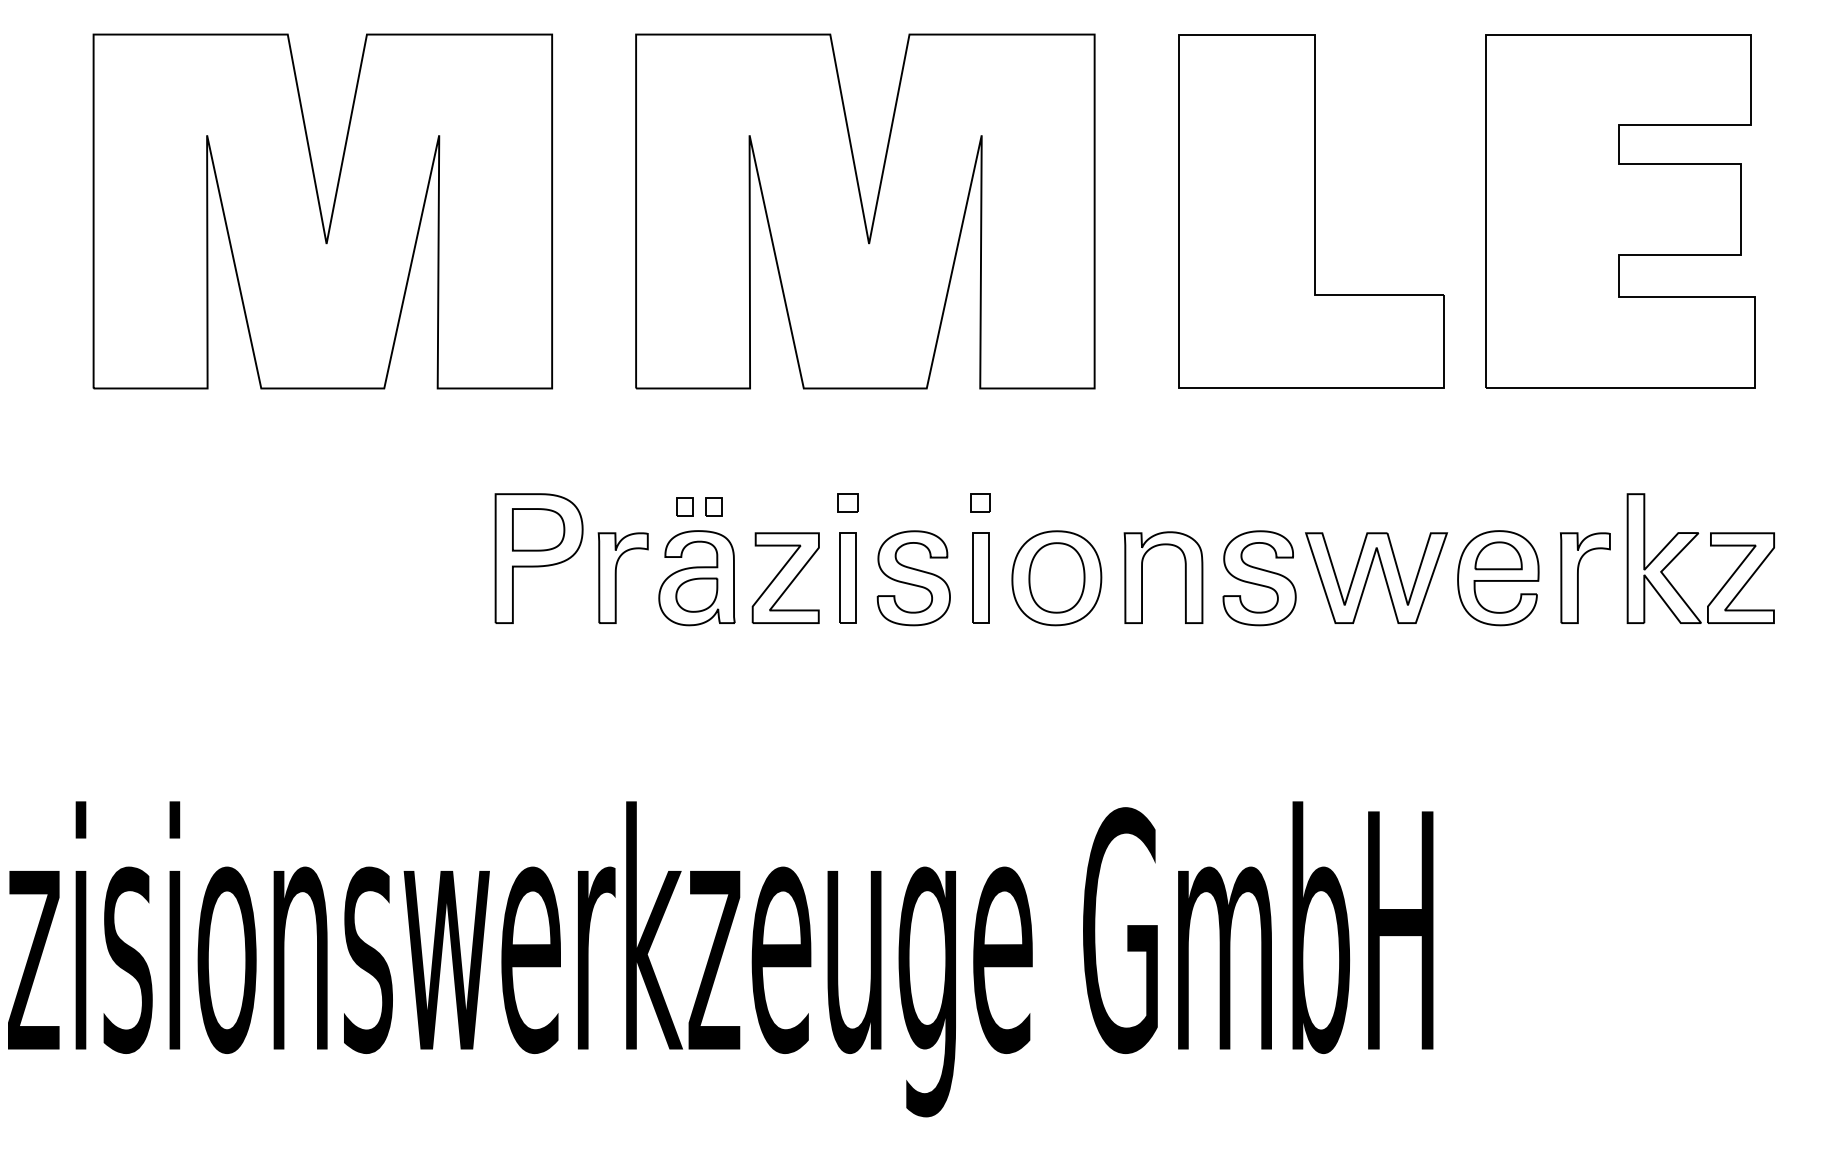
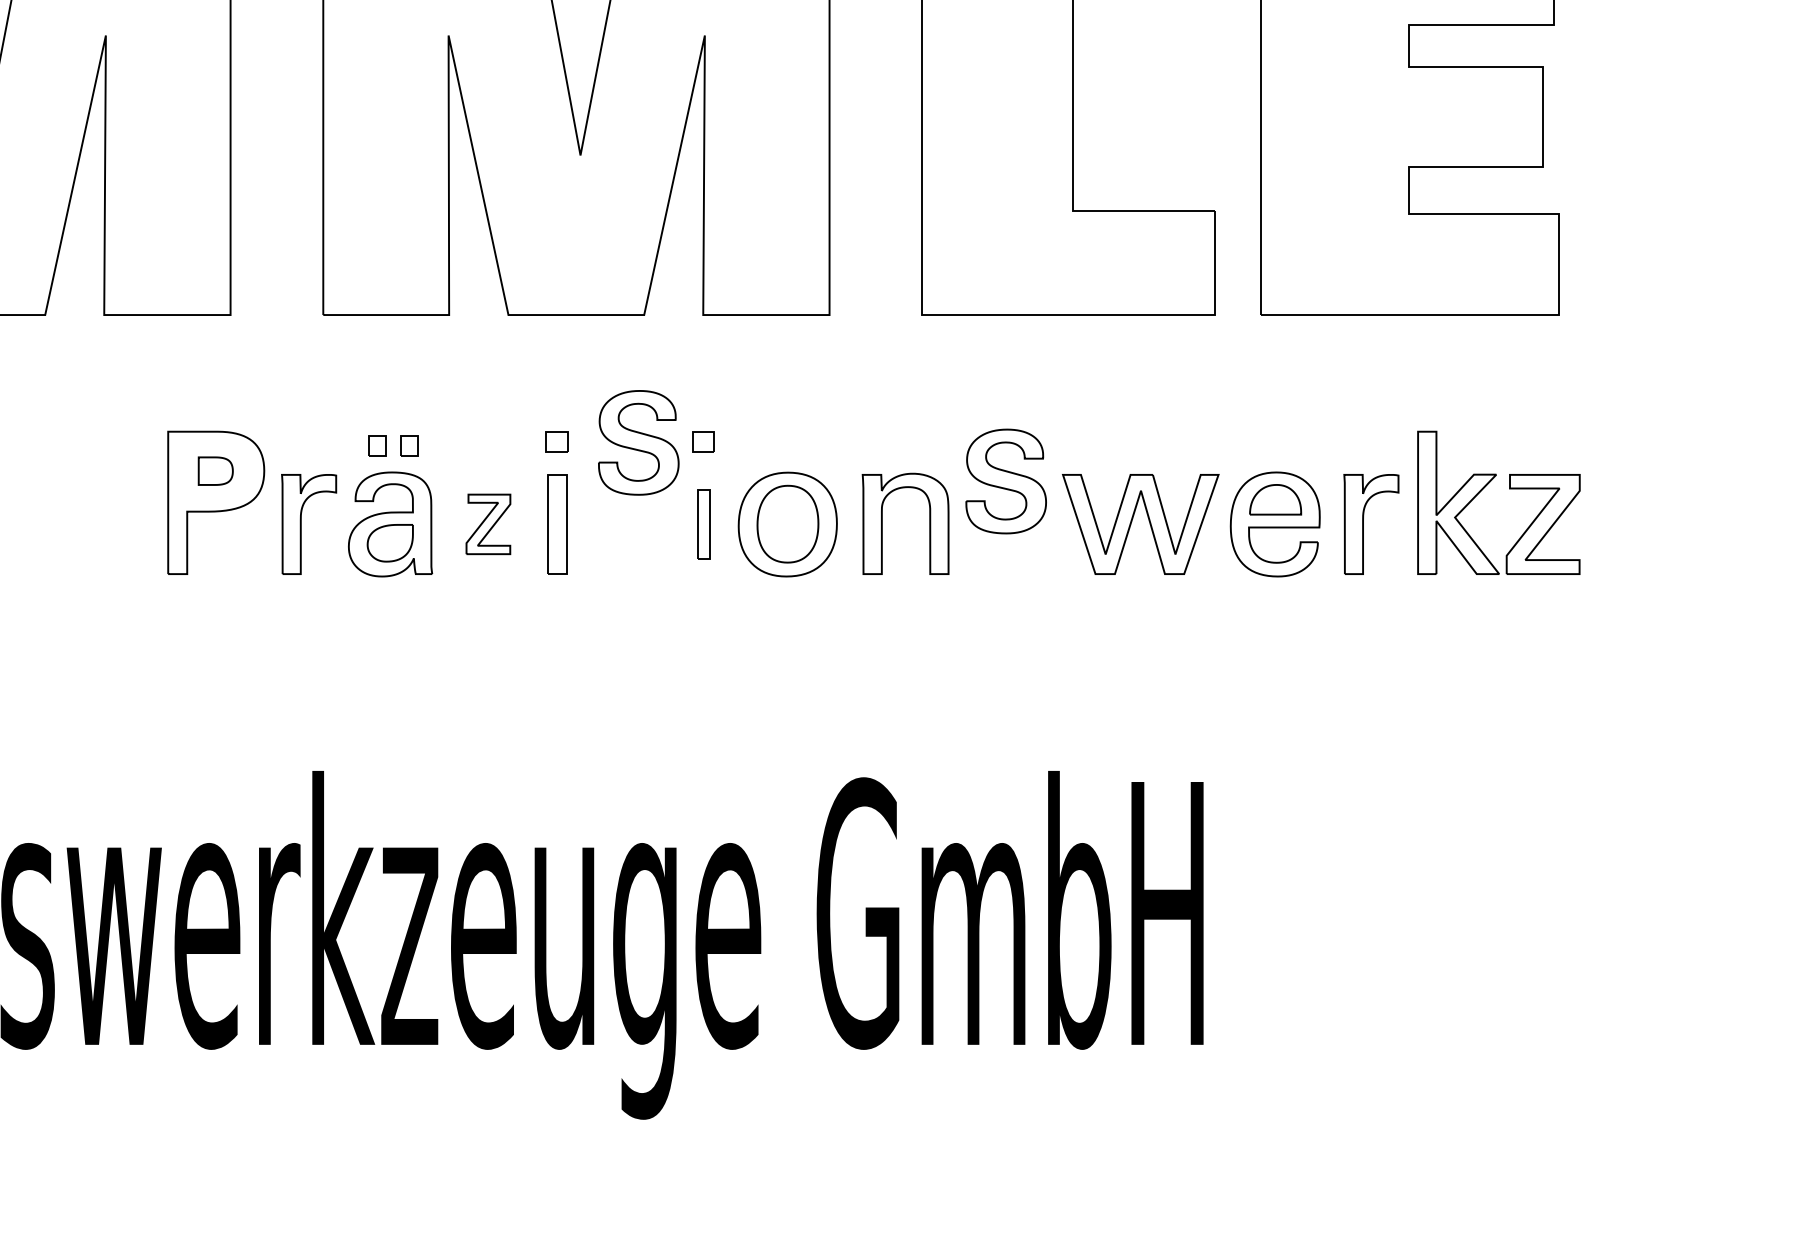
part: (538, 529) -> (215, 470), size x0.6
part: (785, 577) -> (488, 523), size x0.6
part: (980, 577) -> (703, 523), size x0.7
part: (913, 578) -> (638, 443), moved
part: (1259, 578) -> (1006, 481), moved

